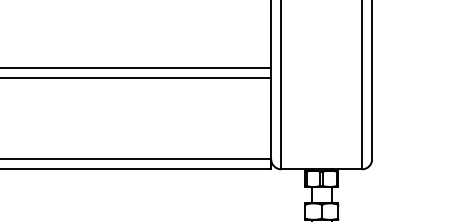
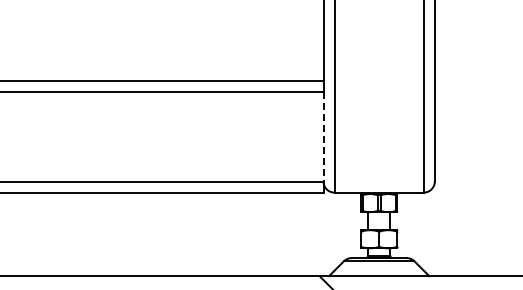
line: (271, 118) -> (323, 136), solid -> dashed

